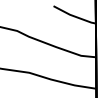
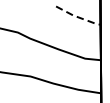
line: (74, 16) -> (78, 17), solid -> dashed

